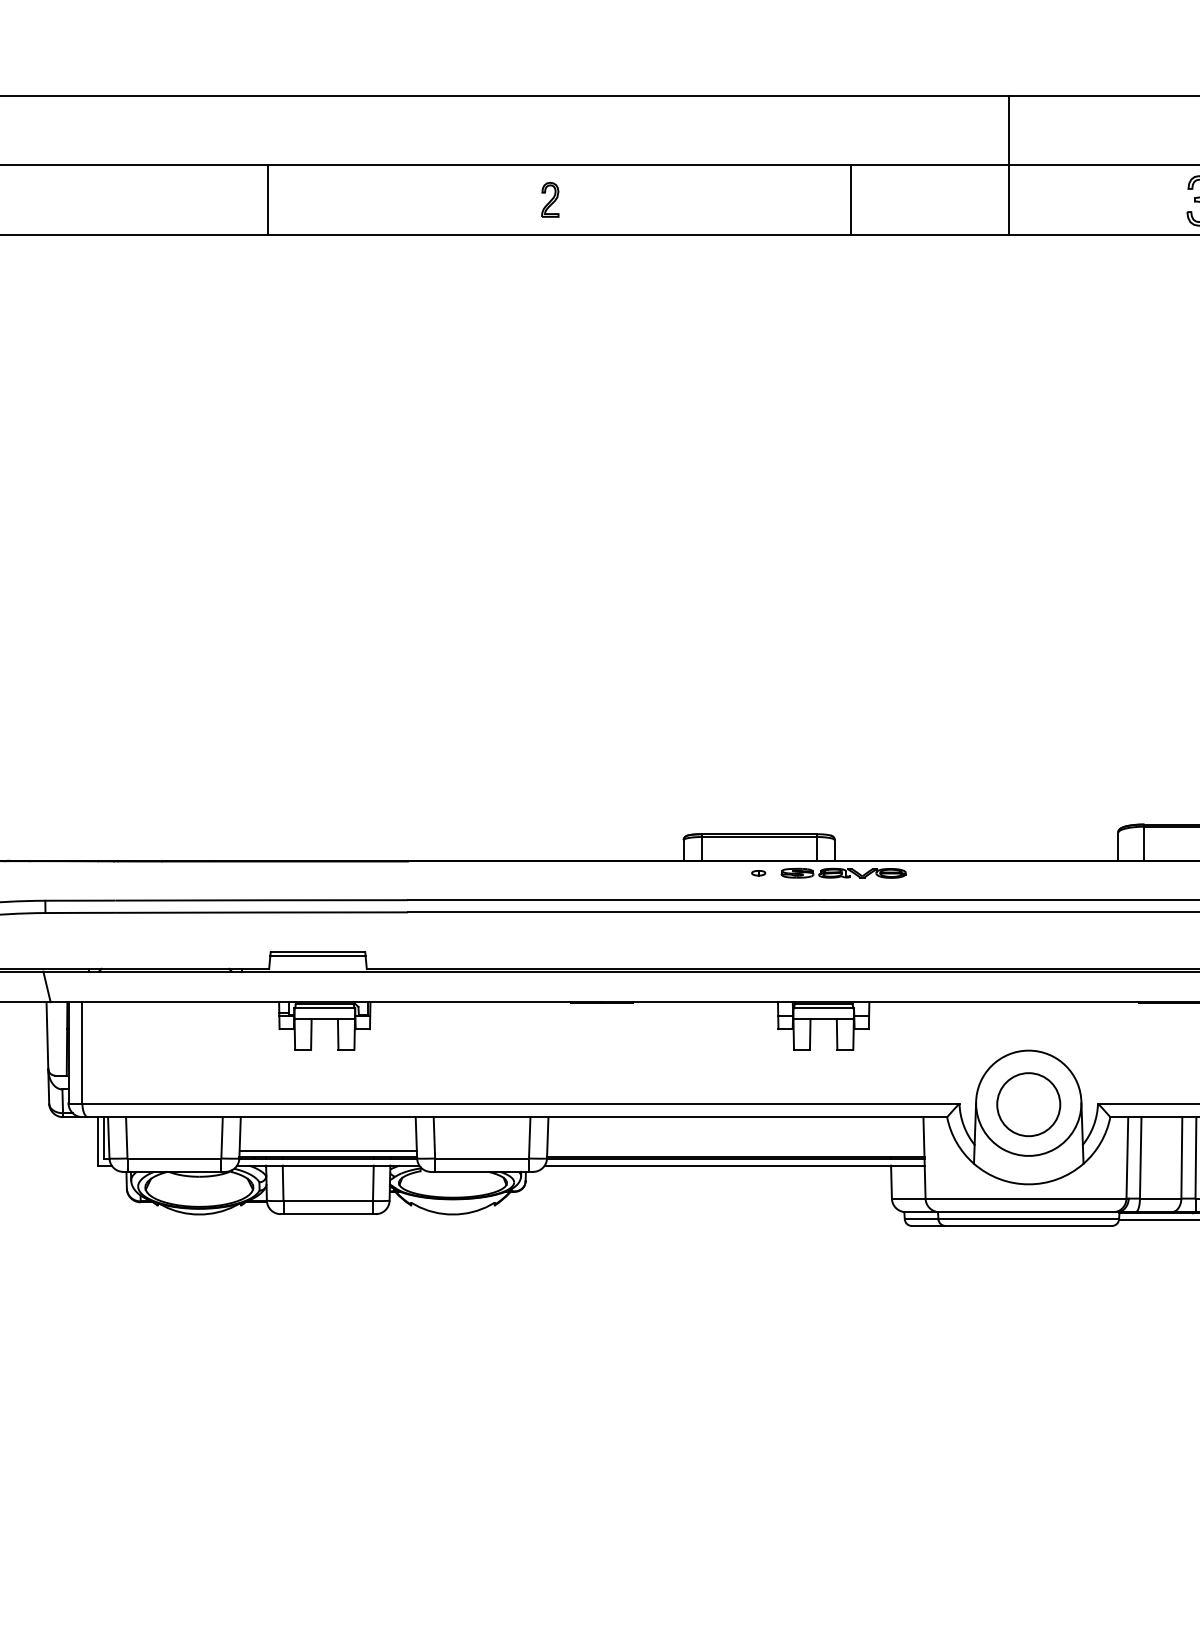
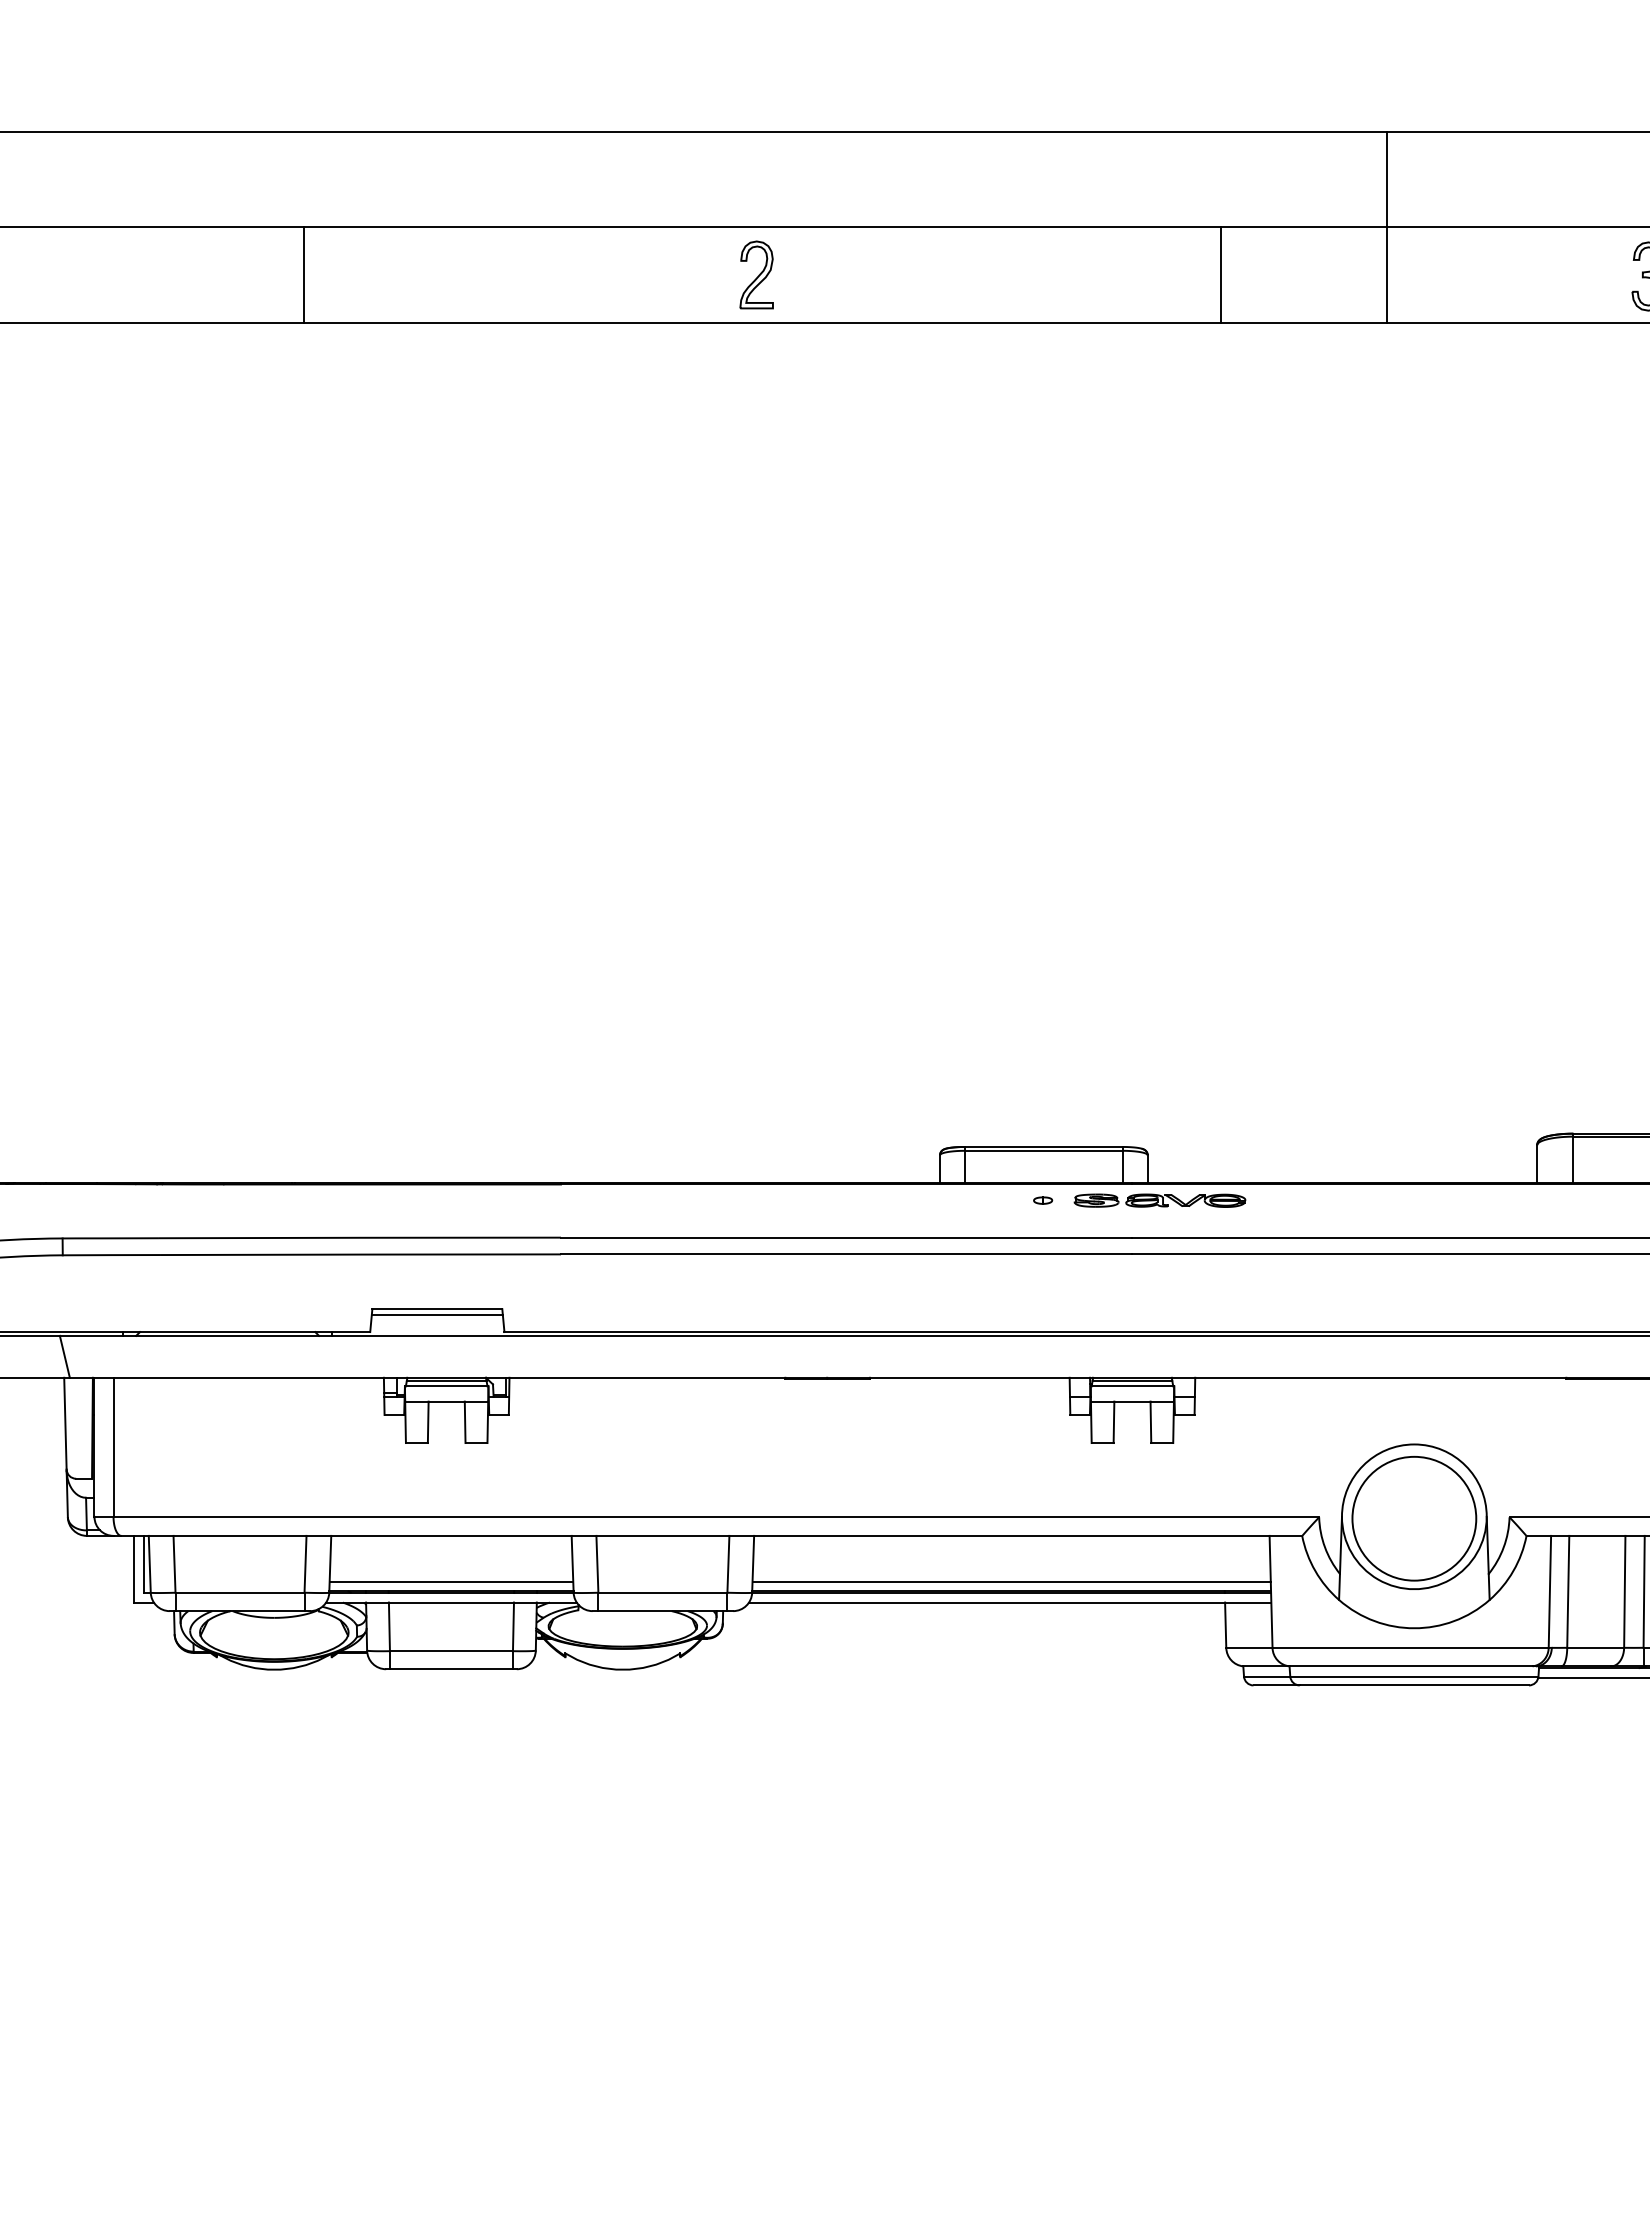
line: (267, 199) -> (303, 274), moved
part: (550, 199) -> (756, 274), size x1.43
line: (850, 199) -> (1220, 274), moved
circle: (1028, 1104) -> (1414, 1518), size x1.43
line: (735, 1150) -> (1011, 1581), added

